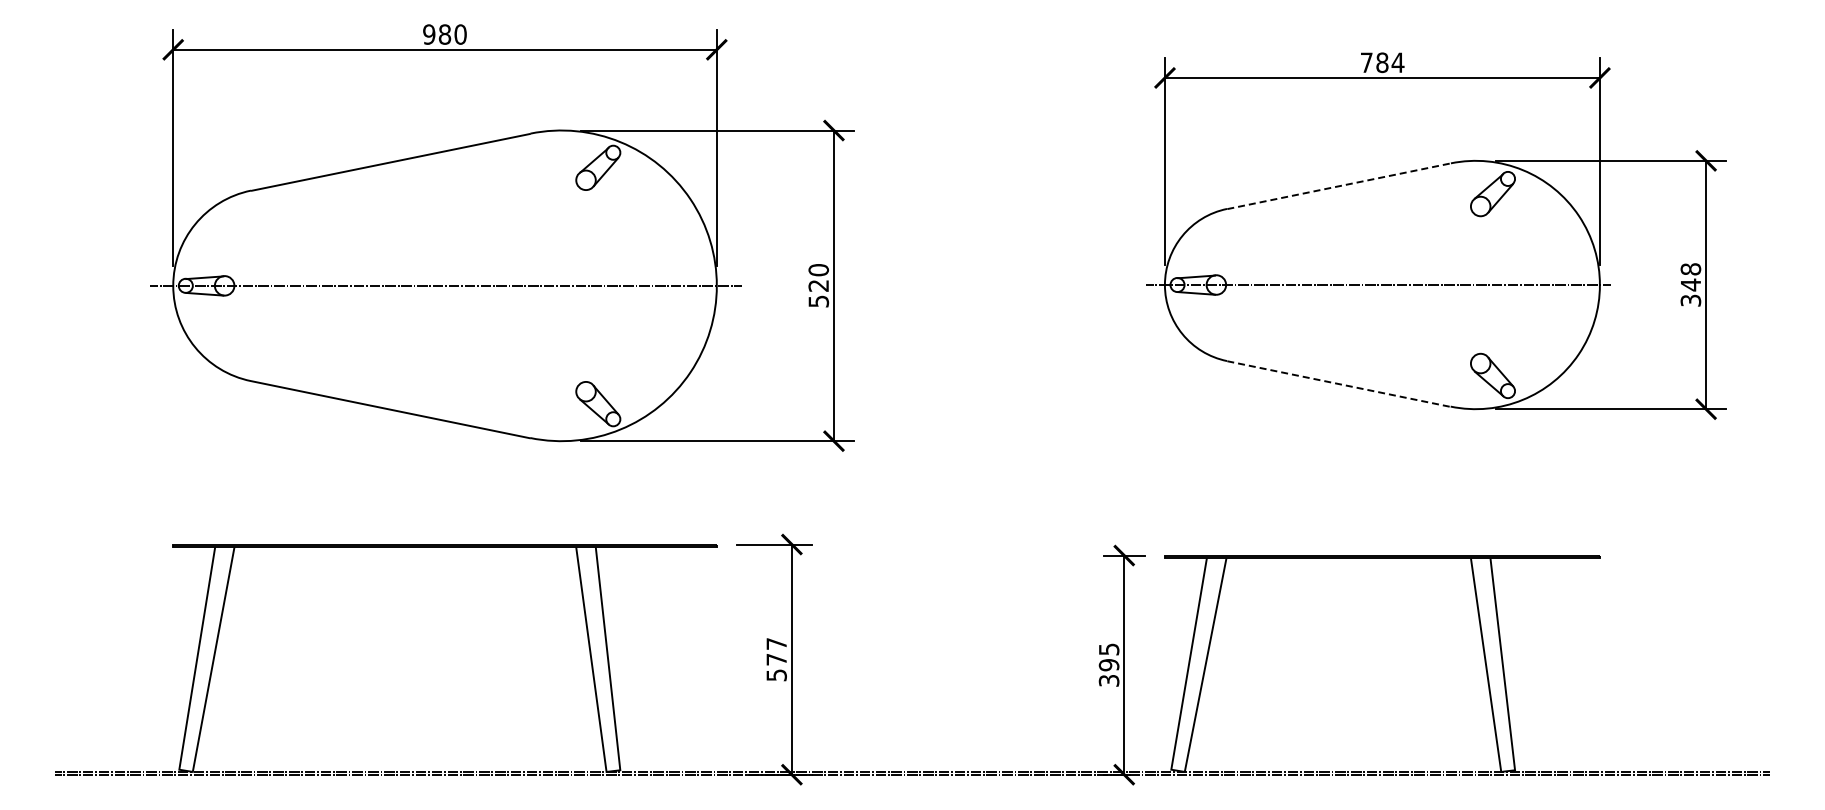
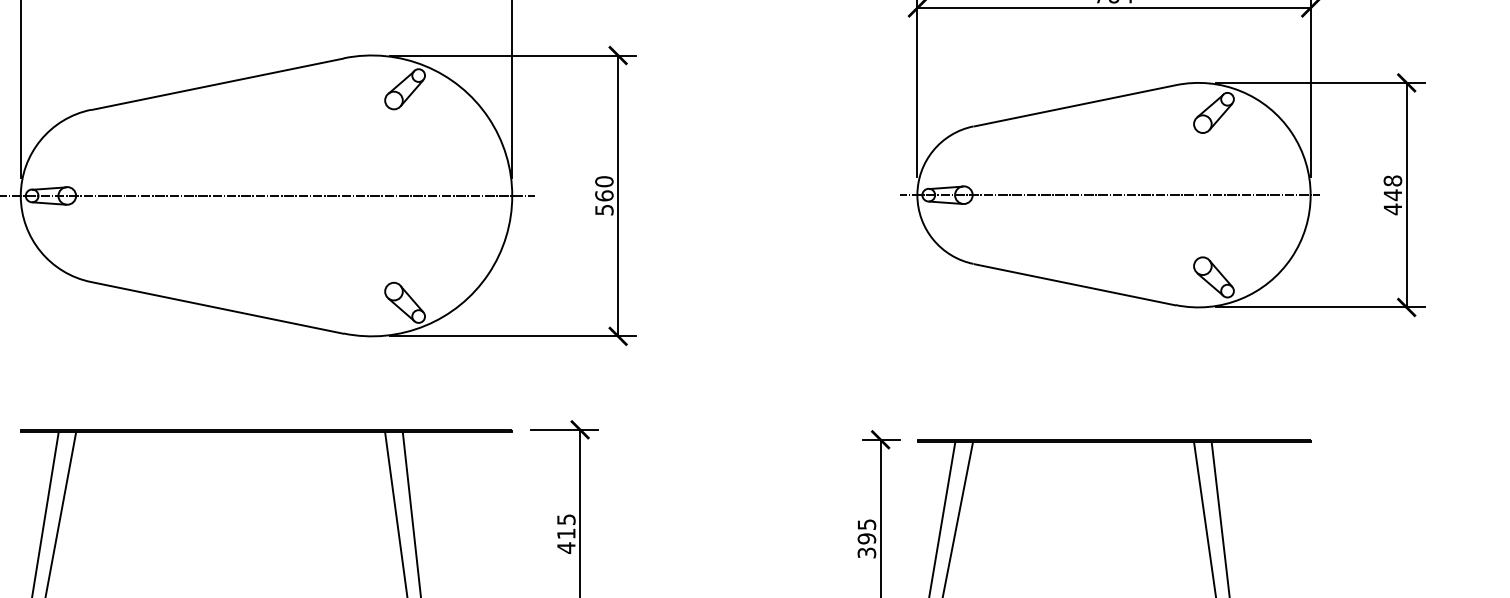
line: (1339, 186) -> (1075, 106), dashed -> solid
text: (818, 285) -> (604, 195), 520 -> 560
text: (1690, 300) -> (1392, 209), 348 -> 448
line: (1339, 384) -> (1075, 285), dashed -> solid
text: (776, 659) -> (566, 533), 577 -> 415

